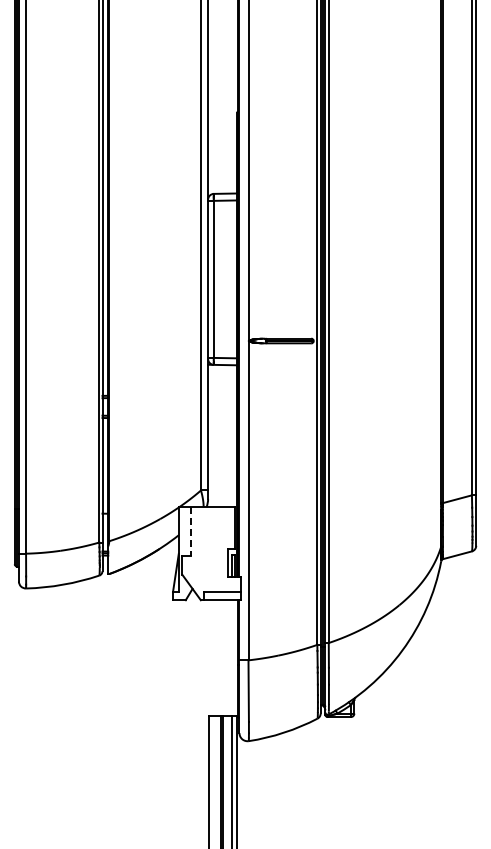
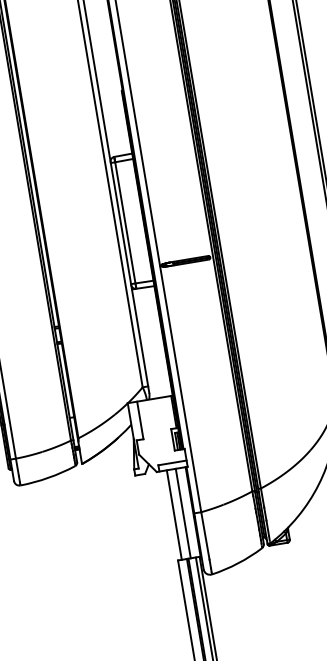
line: (191, 532) -> (140, 420), dashed -> solid
line: (213, 658) -> (174, 515), added
line: (225, 658) -> (183, 513), added

